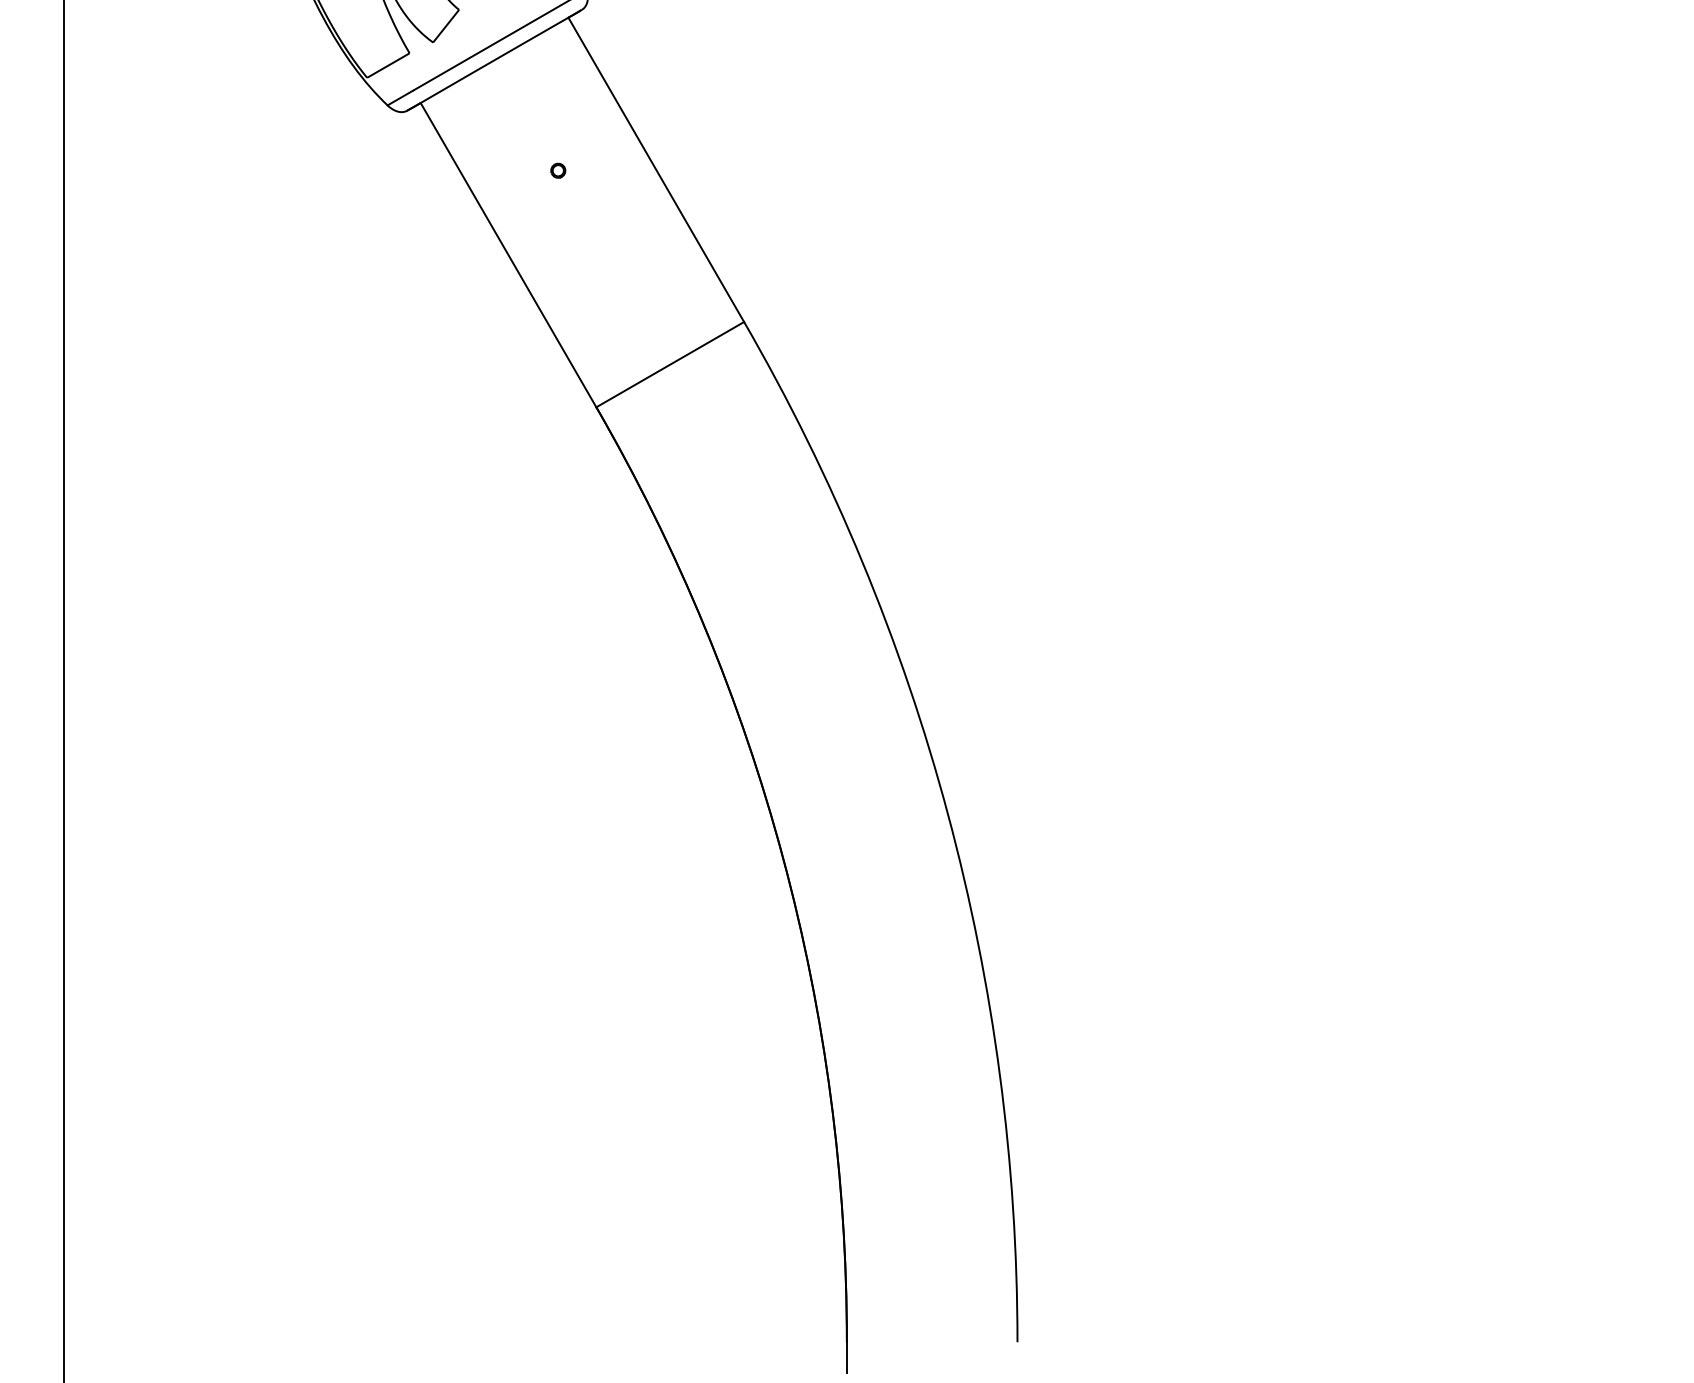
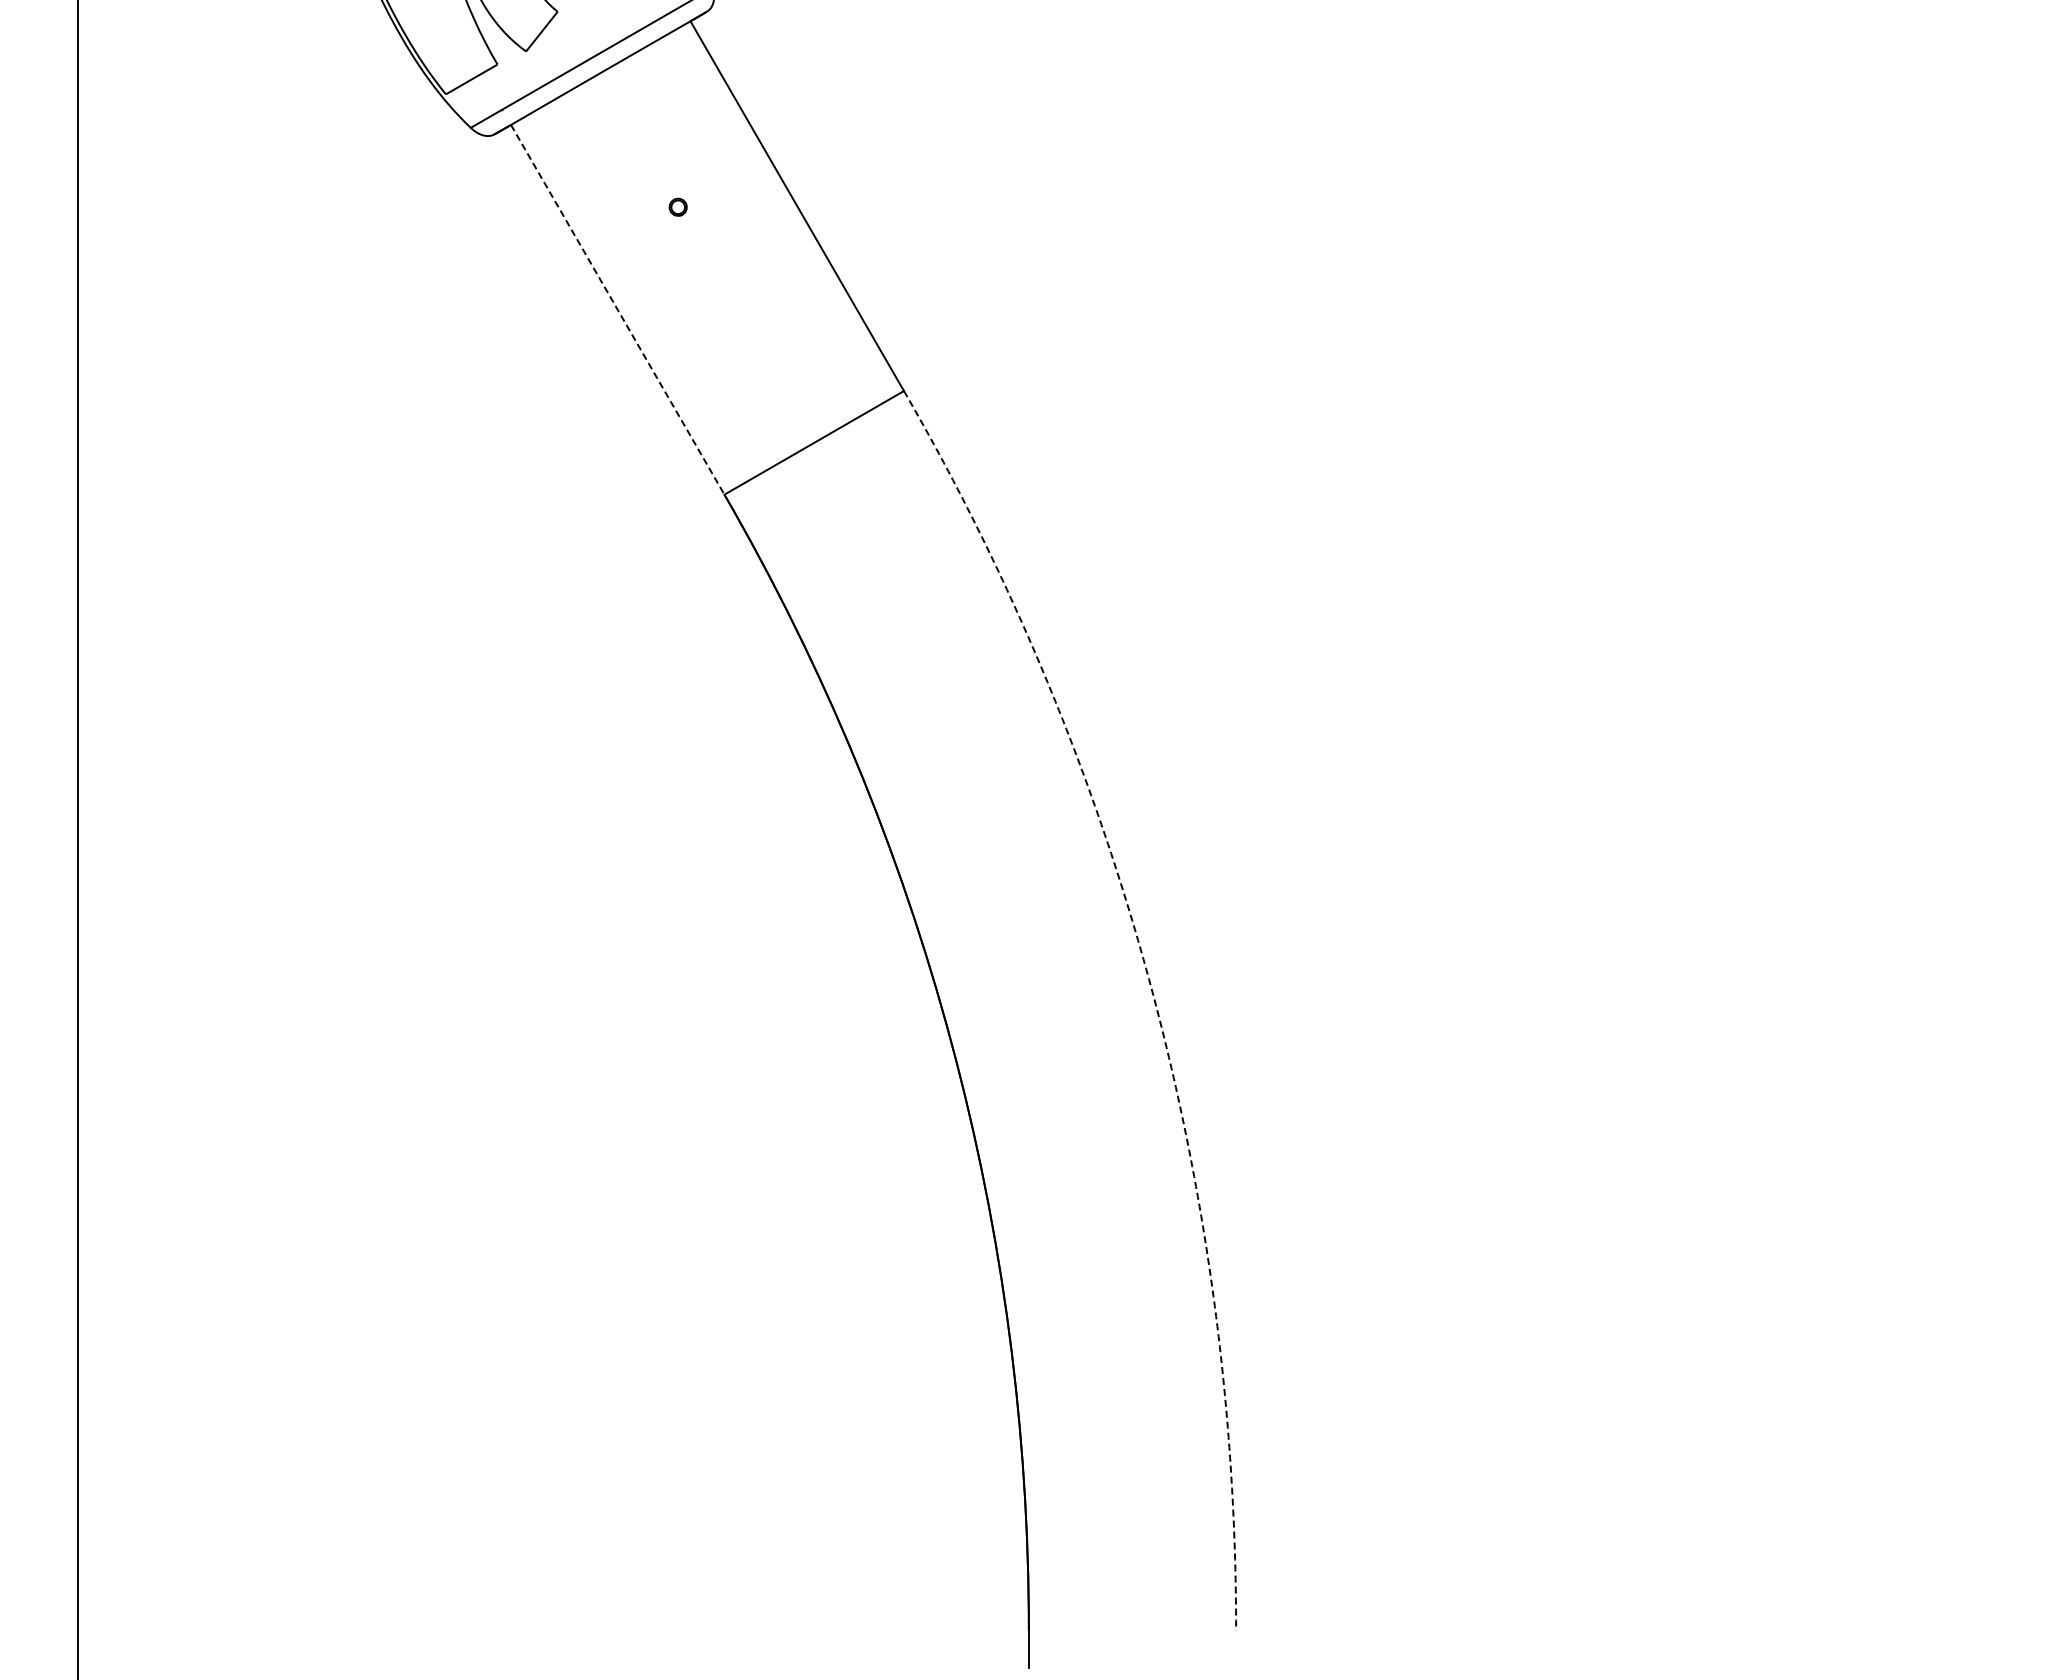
line: (508, 255) -> (617, 310), solid -> dashed
arc: (947, 814) -> (1151, 989), solid -> dashed

